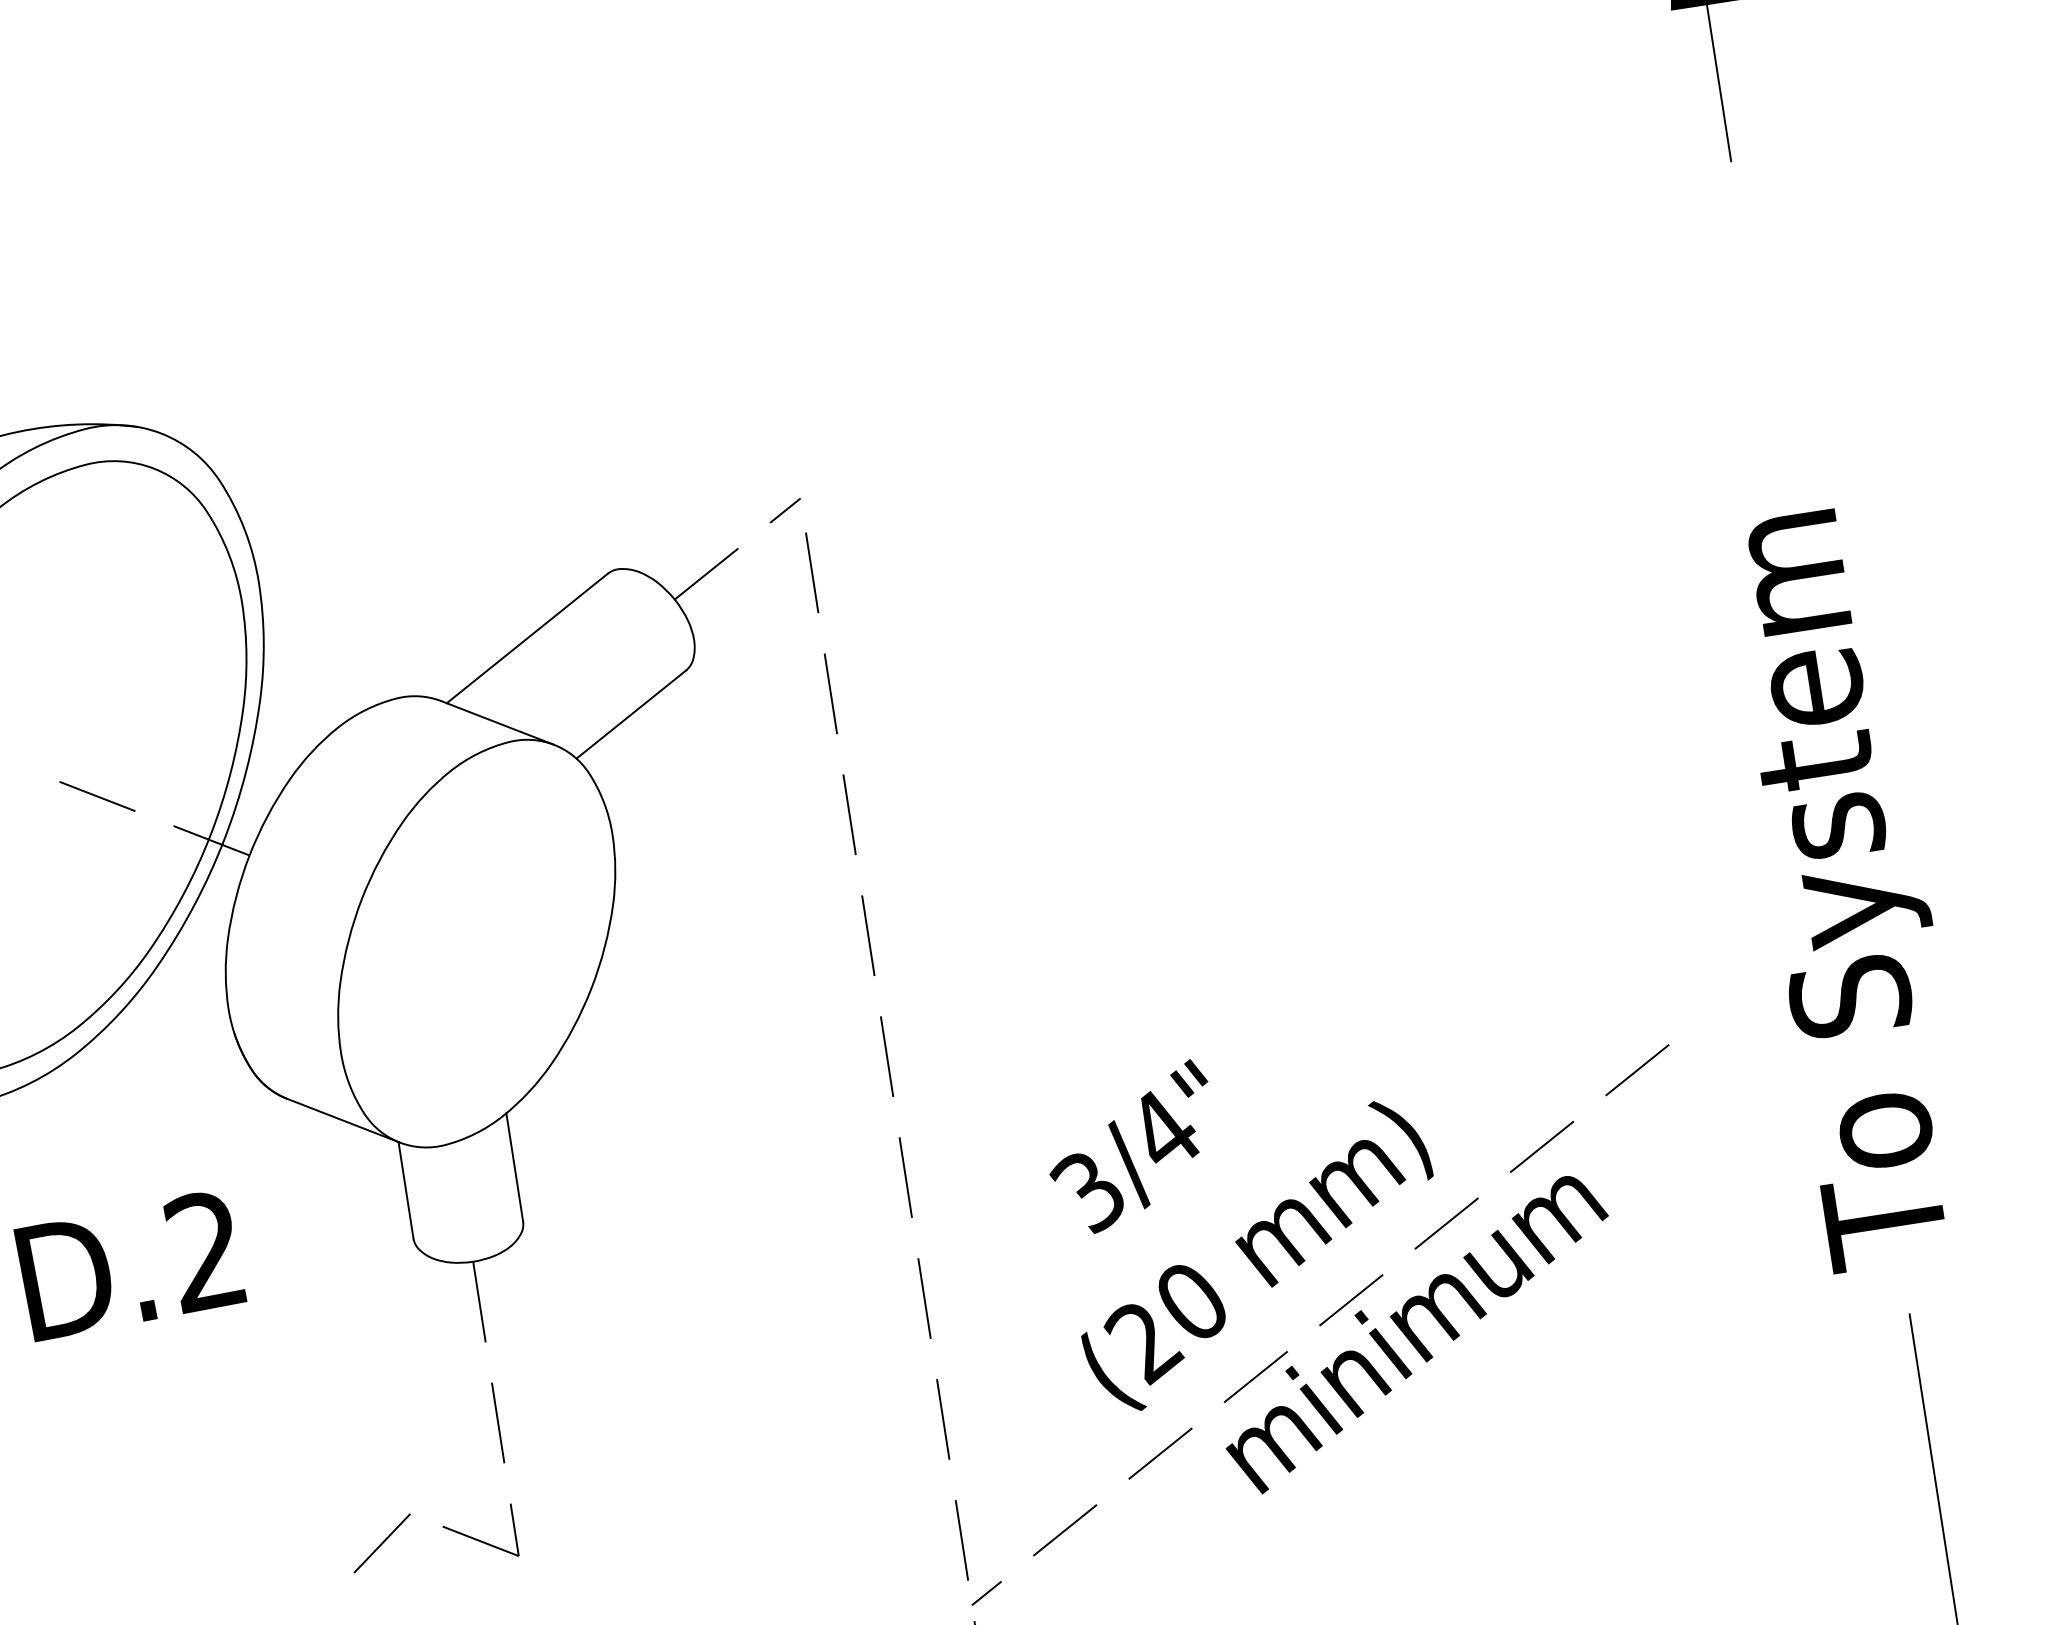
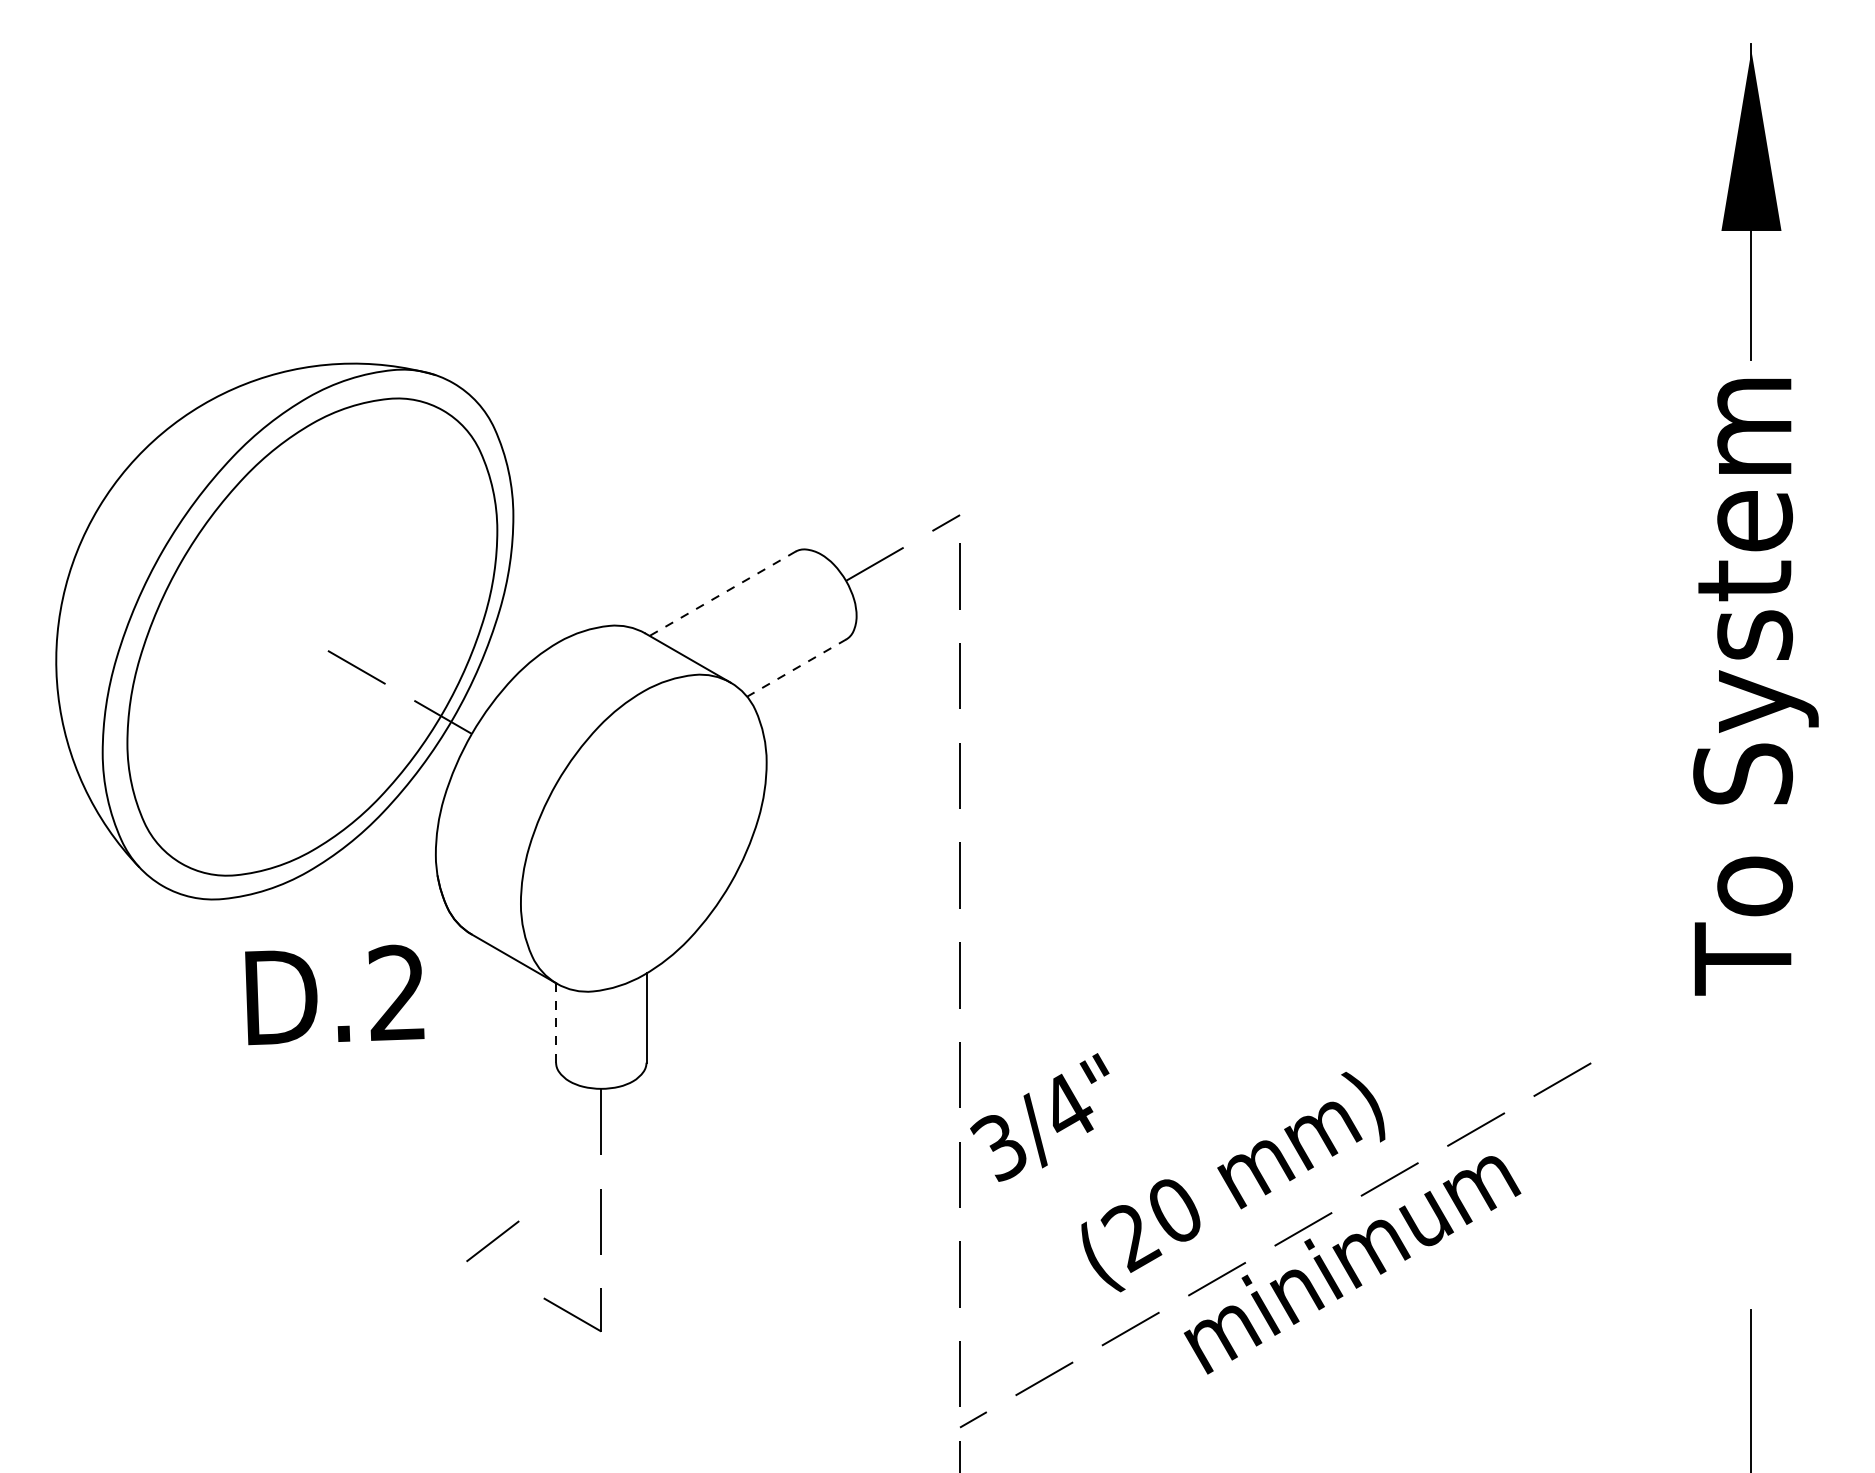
line: (527, 638) -> (722, 593), solid -> dashed
line: (631, 715) -> (796, 668), solid -> dashed
text: (1849, 889) -> (1755, 687), moved
text: (1131, 1148) -> (1039, 1117), moved
line: (406, 1189) -> (556, 1022), solid -> dashed
text: (129, 1264) -> (334, 994), moved
line: (381, 1543) -> (492, 1241), moved

